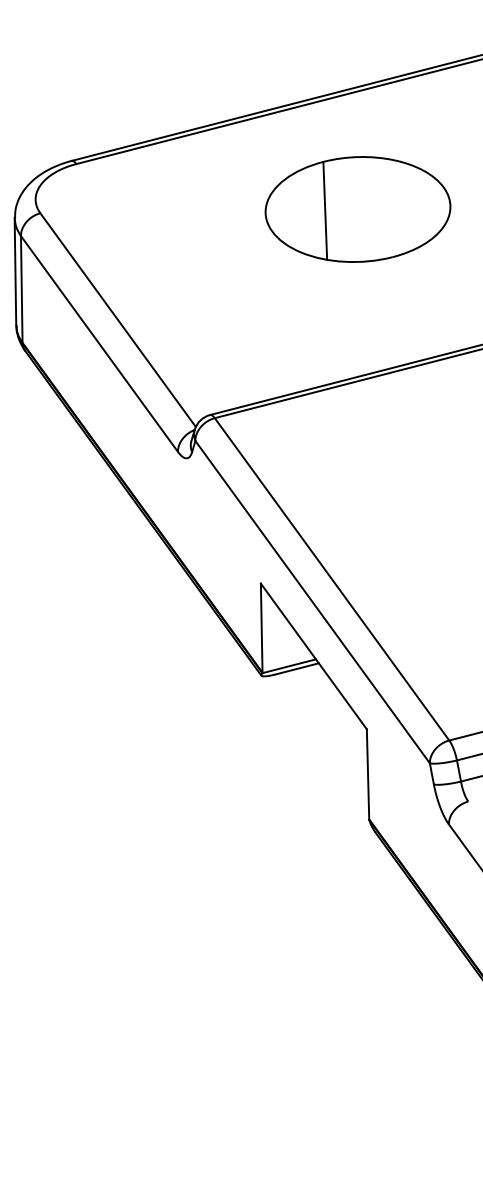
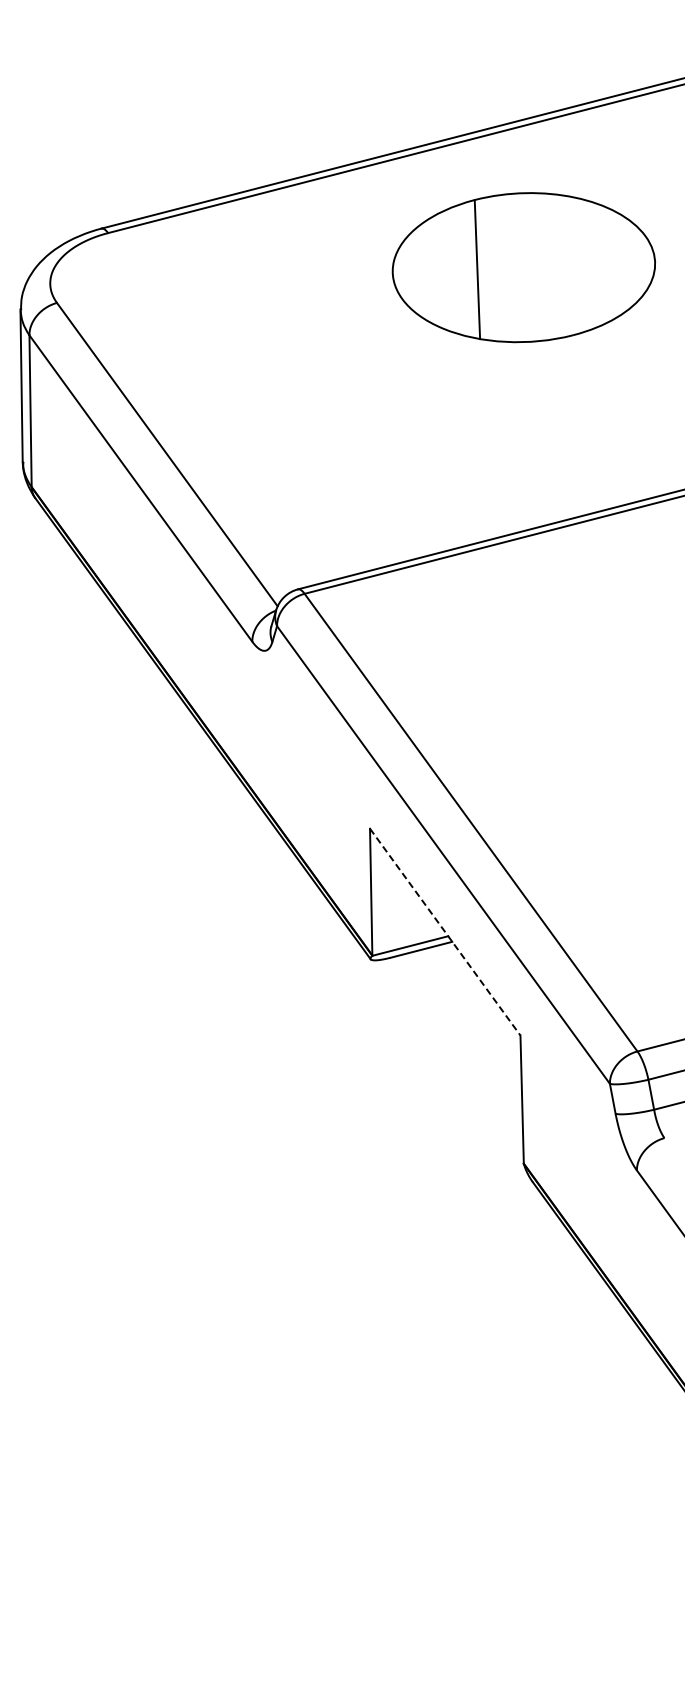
part: (357, 209) -> (523, 267), moved
line: (314, 656) -> (445, 932), solid -> dashed

